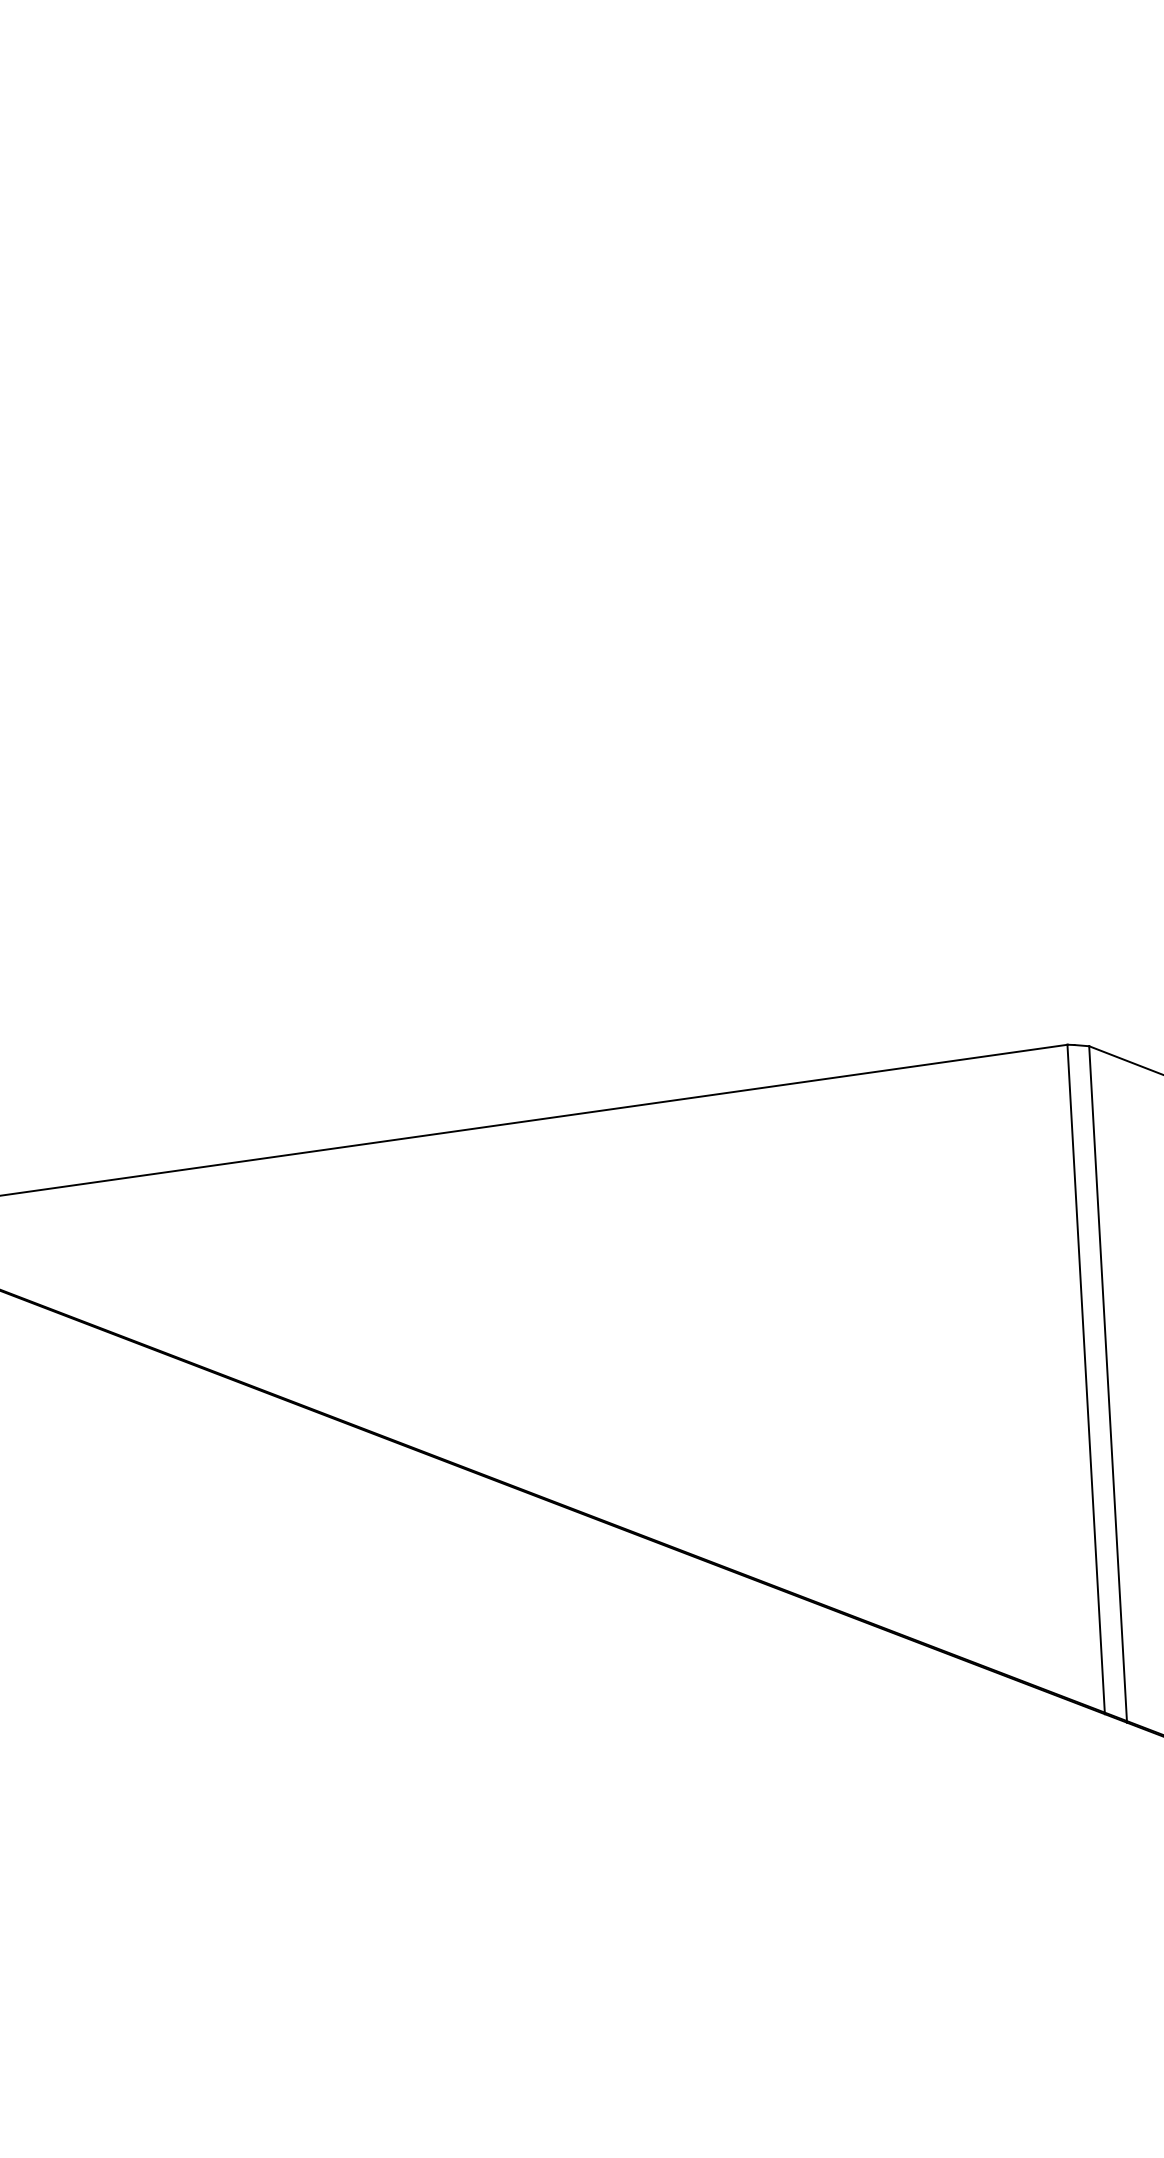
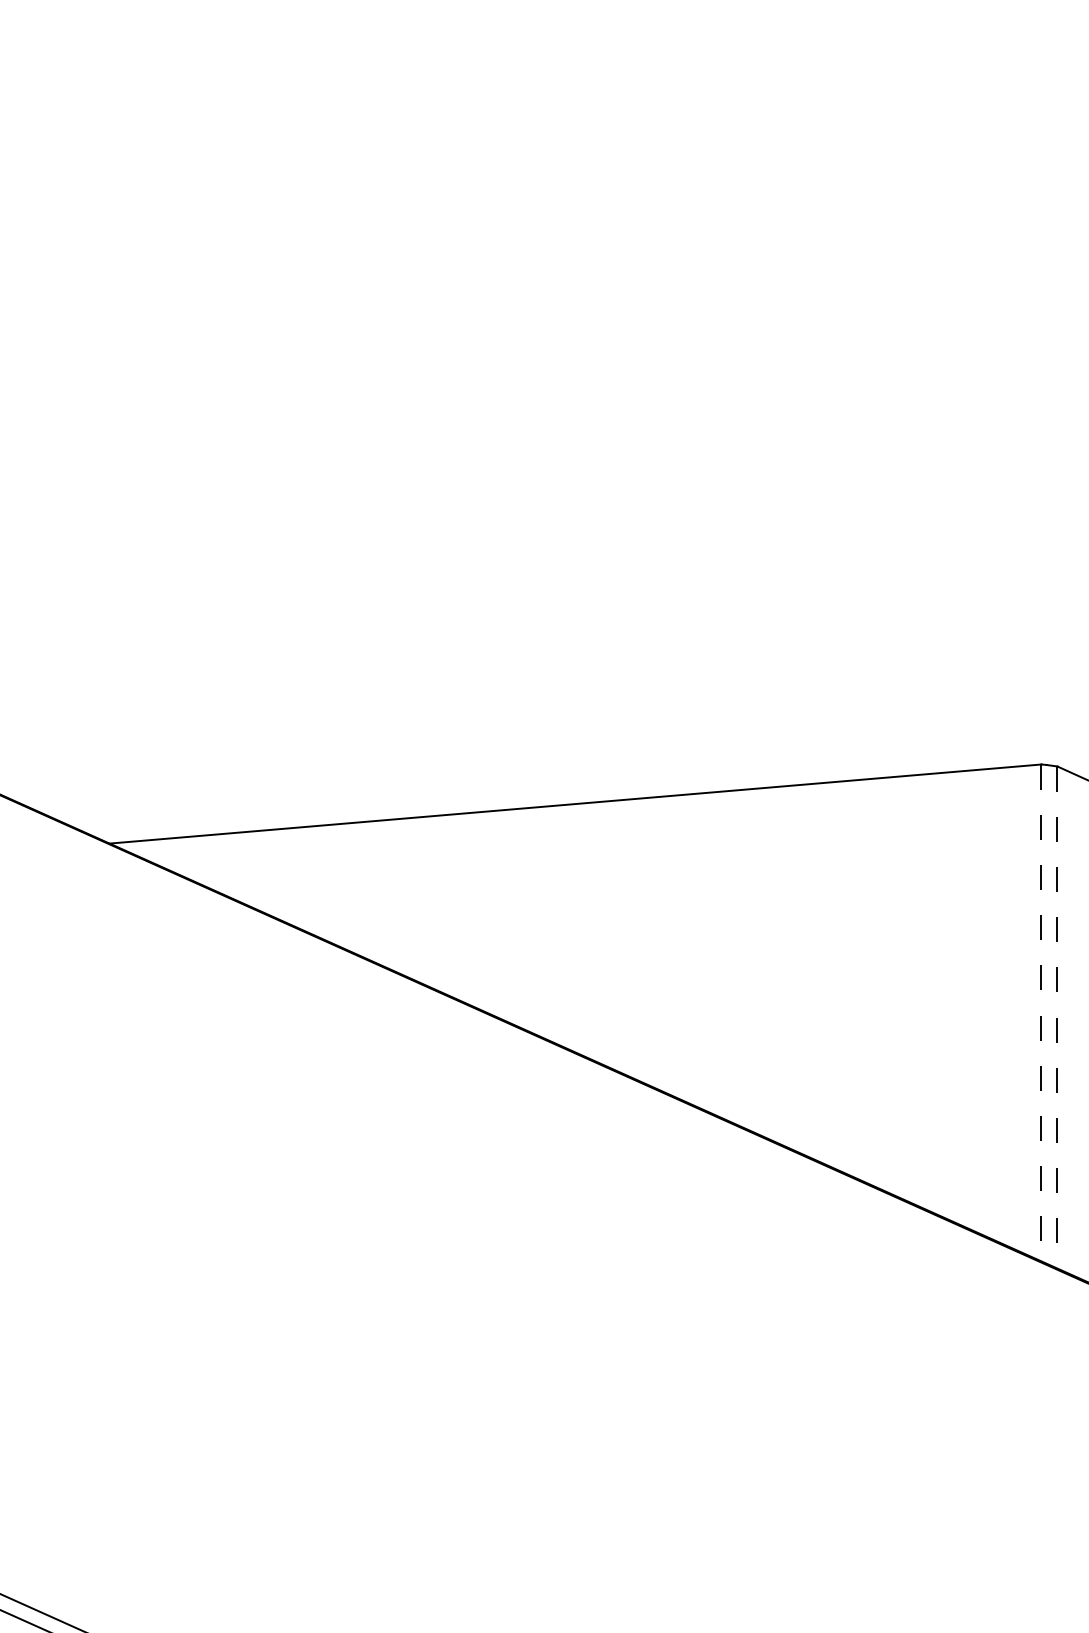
line: (1086, 1380) -> (1041, 1014), solid -> dashed
line: (1108, 1384) -> (1057, 1018), solid -> dashed

